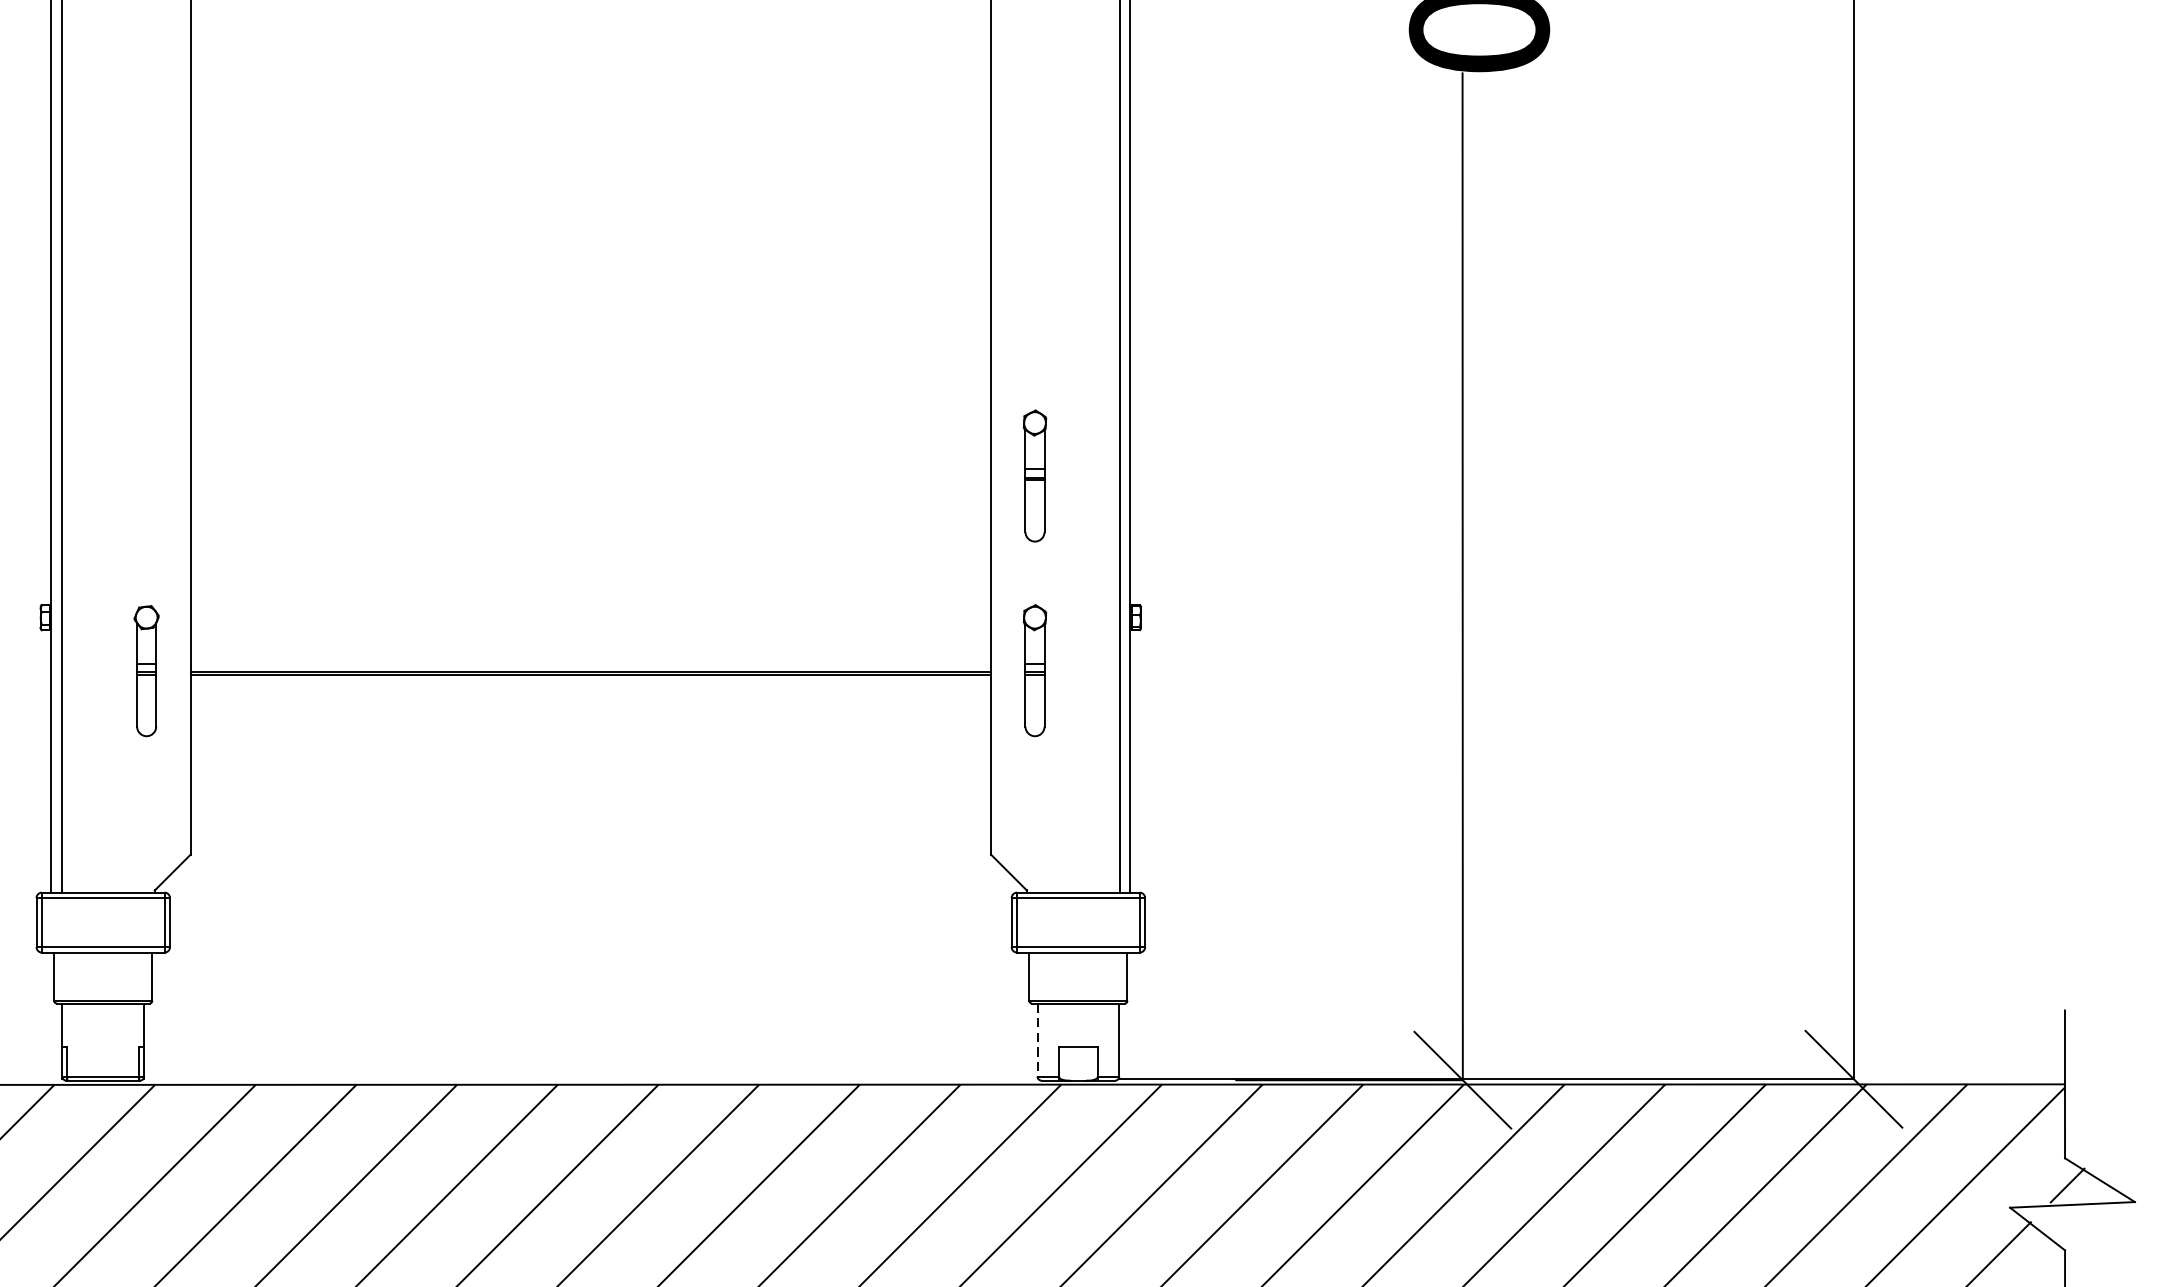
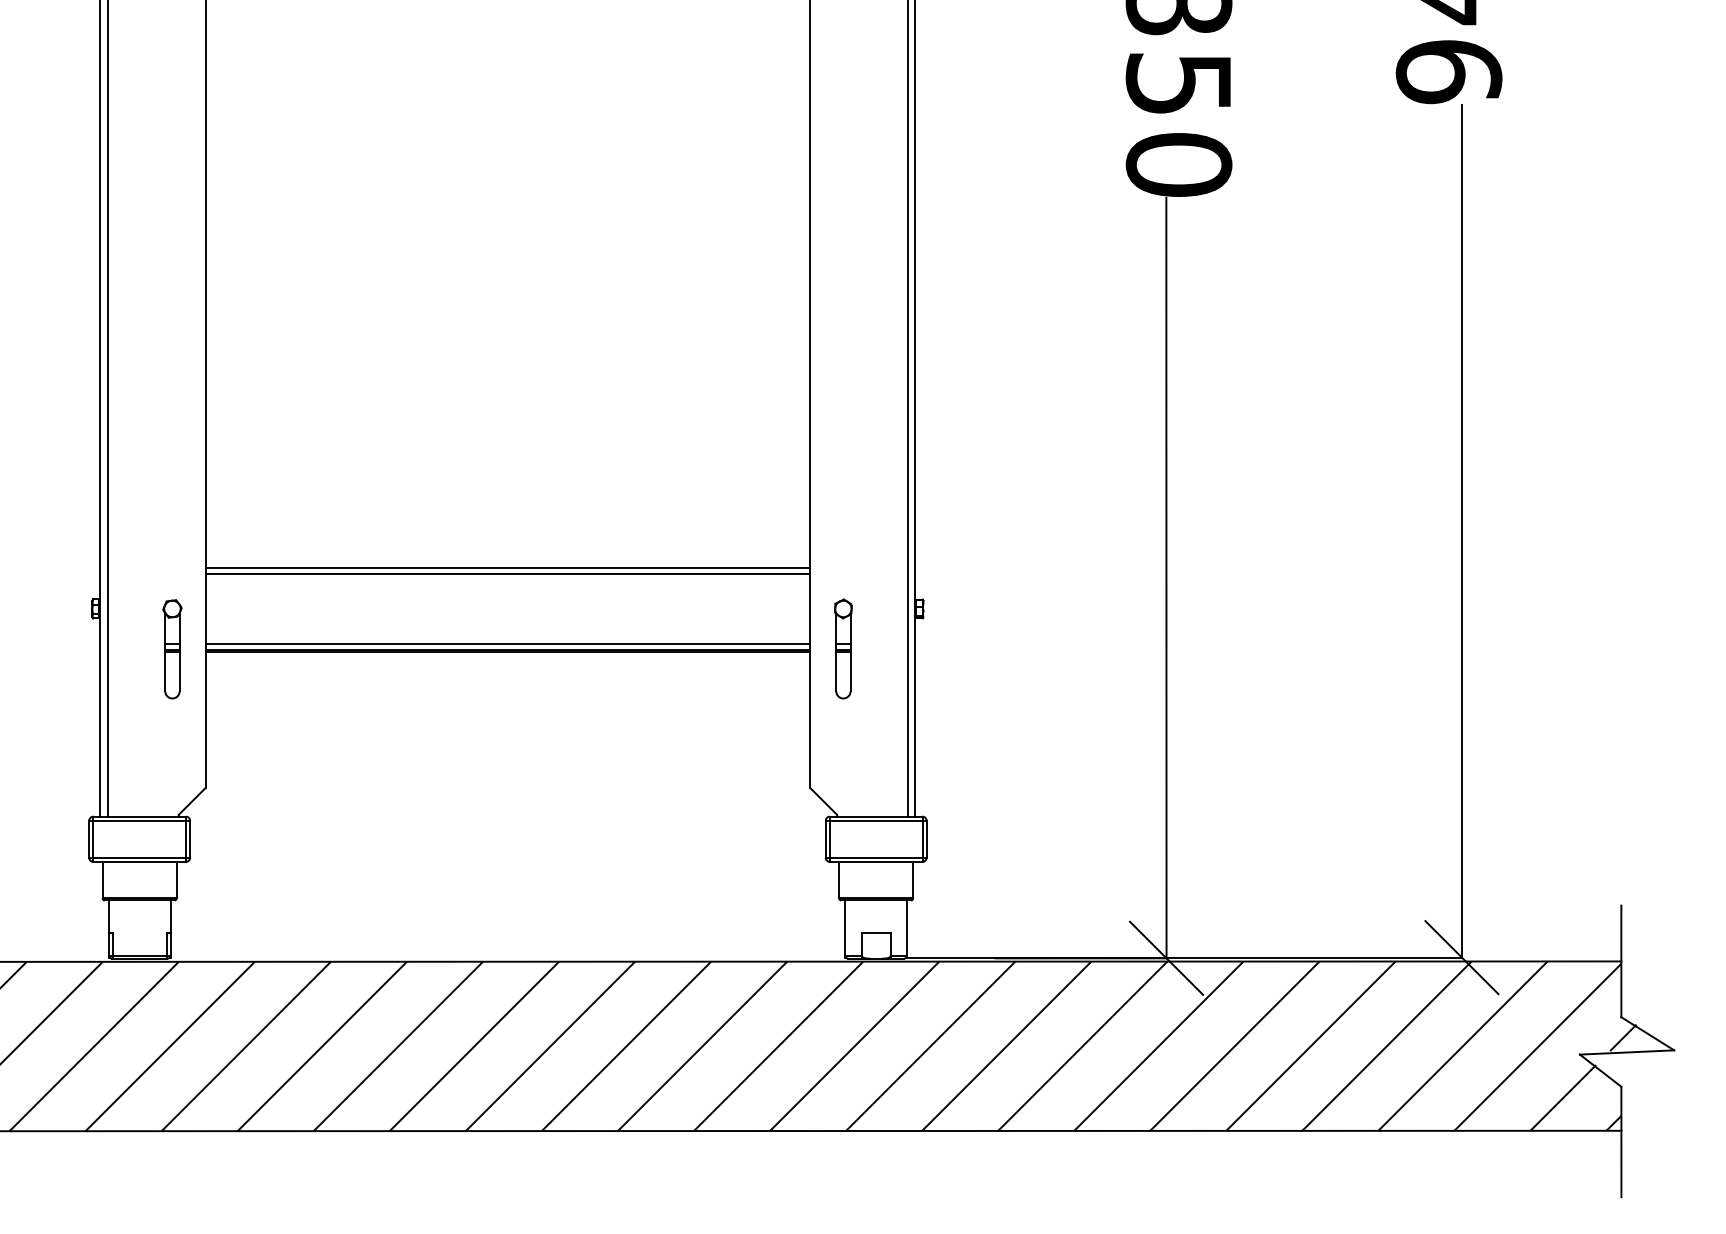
part: (1035, 475) -> (843, 501), removed
line: (590, 562) -> (507, 567), added
line: (590, 570) -> (507, 573), added
line: (590, 663) -> (507, 643), added
line: (1037, 1042) -> (845, 929), dashed -> solid

